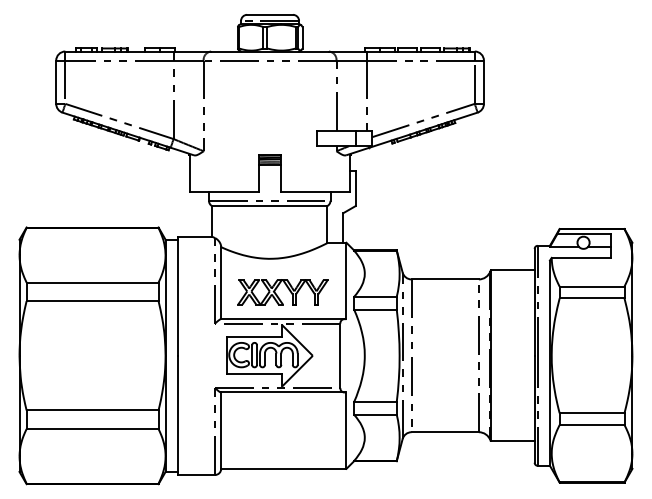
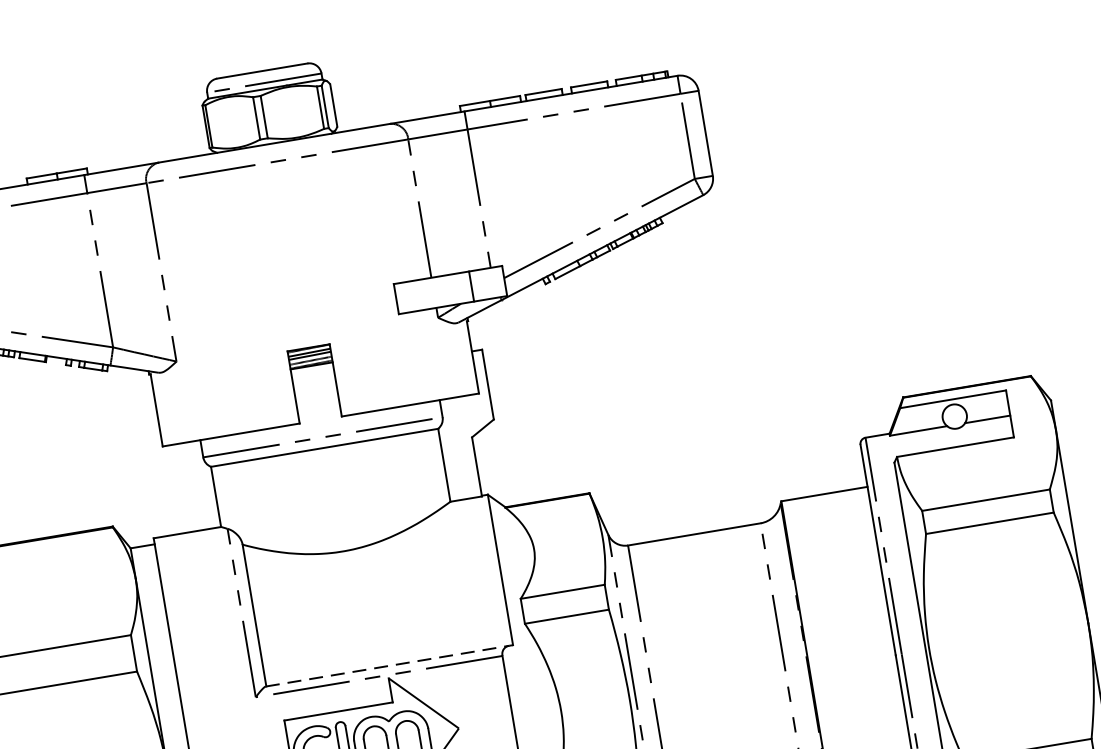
part: (282, 292) -> (378, 613), removed
line: (282, 319) -> (387, 666), solid -> dashed

